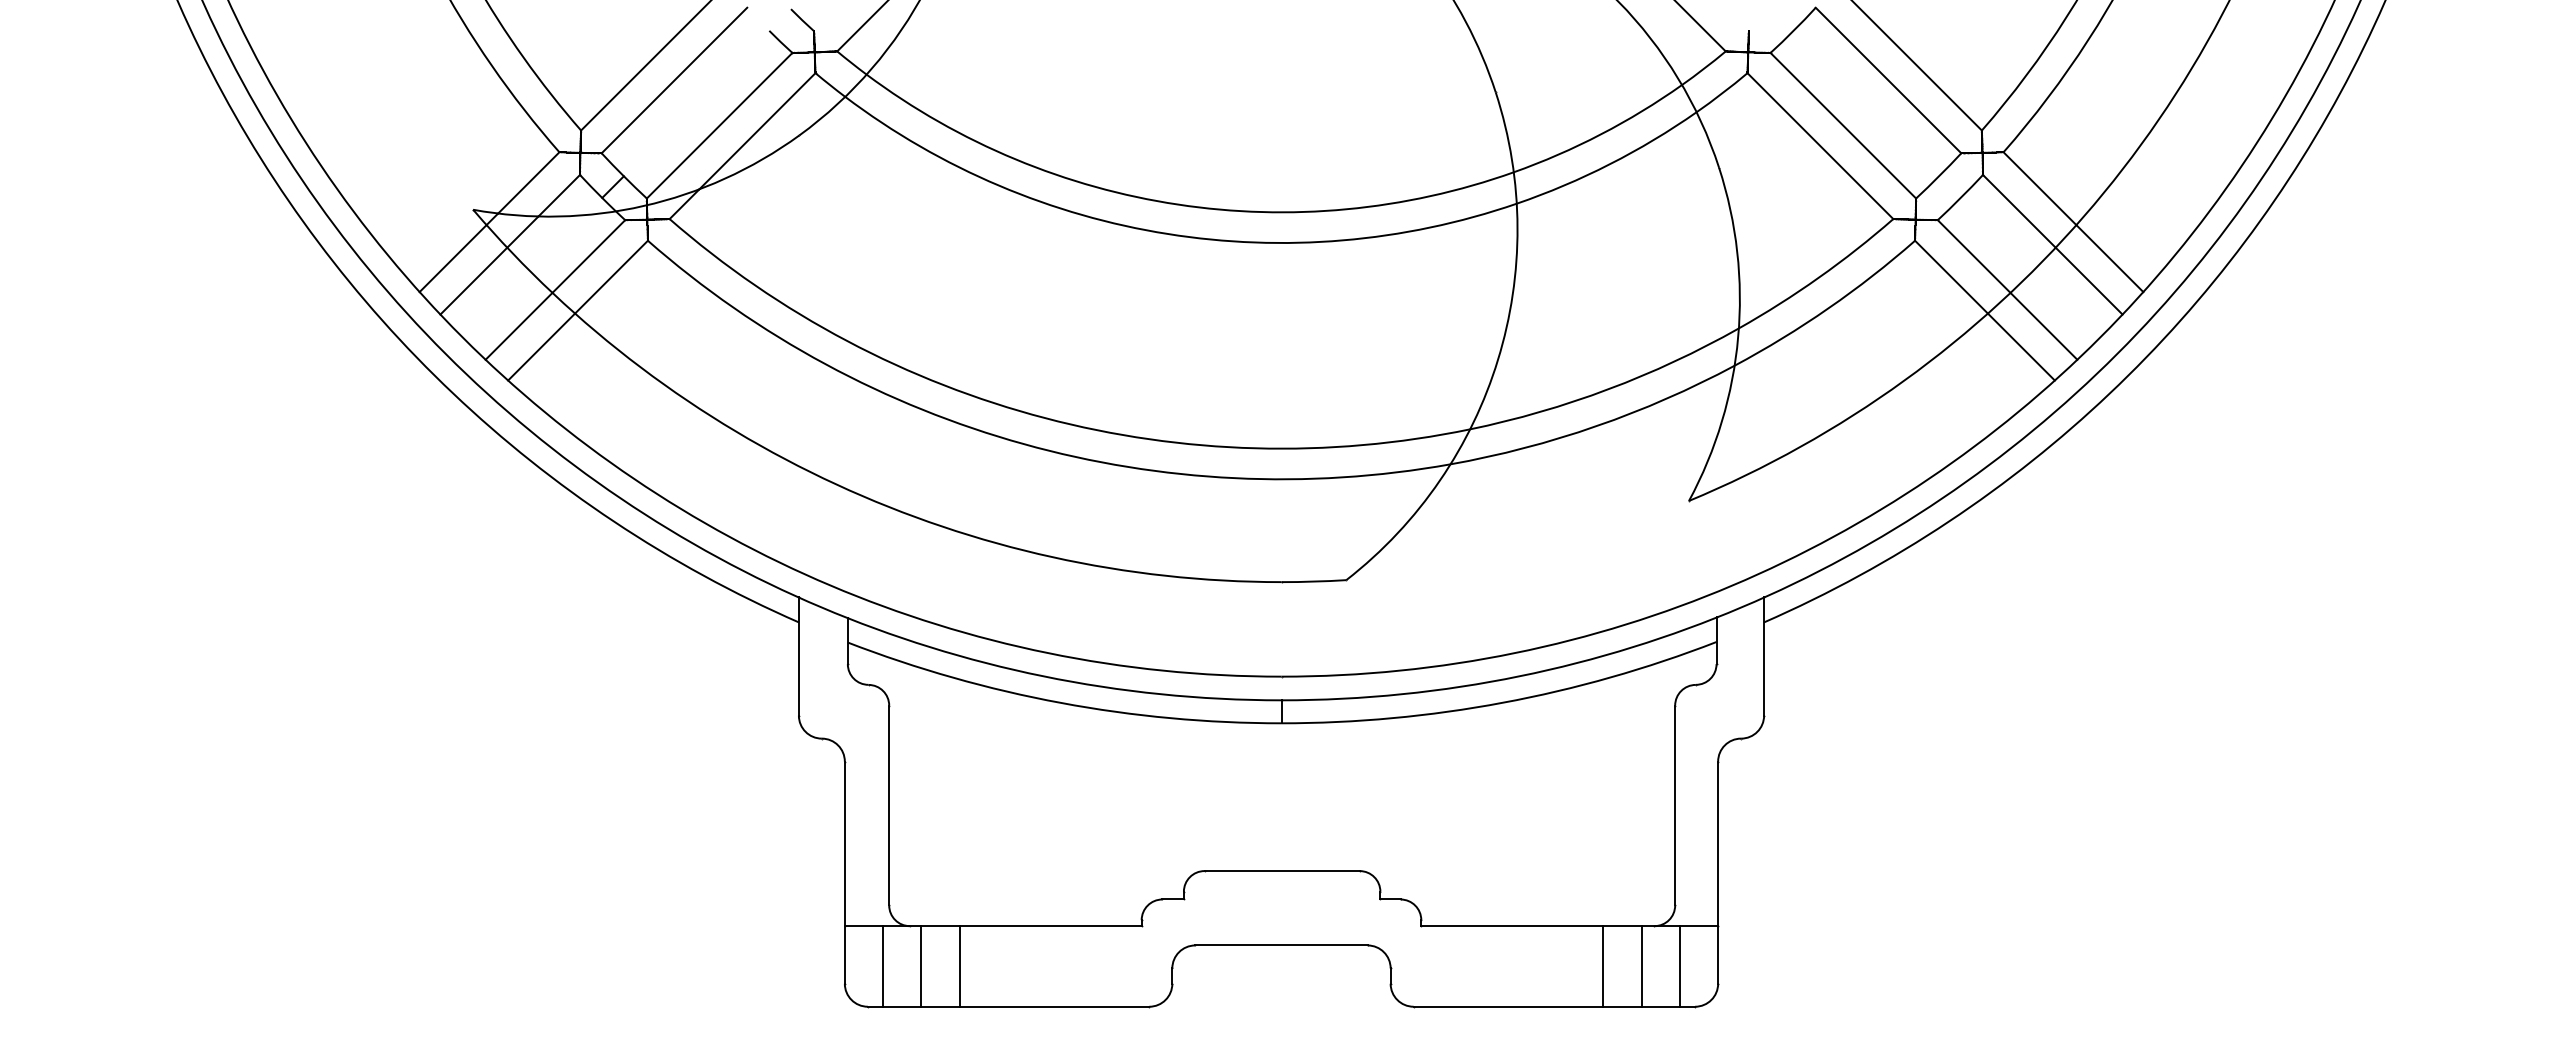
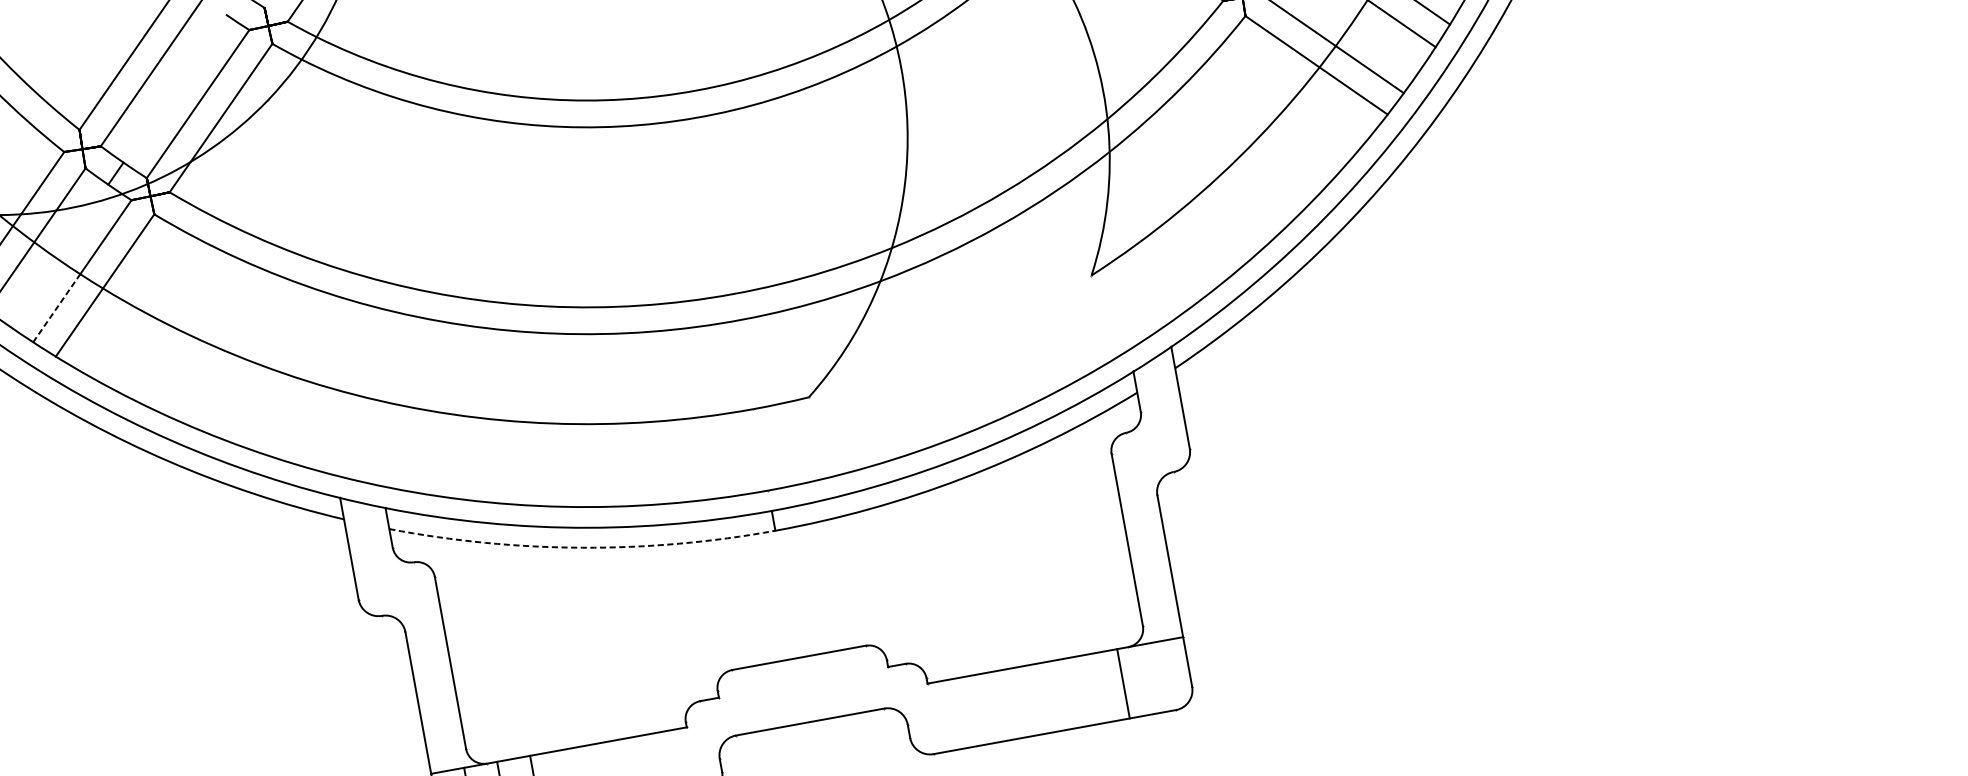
line: (519, 326) -> (57, 308), solid -> dashed
arc: (1060, 702) -> (581, 547), solid -> dashed
line: (1603, 966) -> (1090, 689), removed
line: (1679, 966) -> (1156, 677), removed

